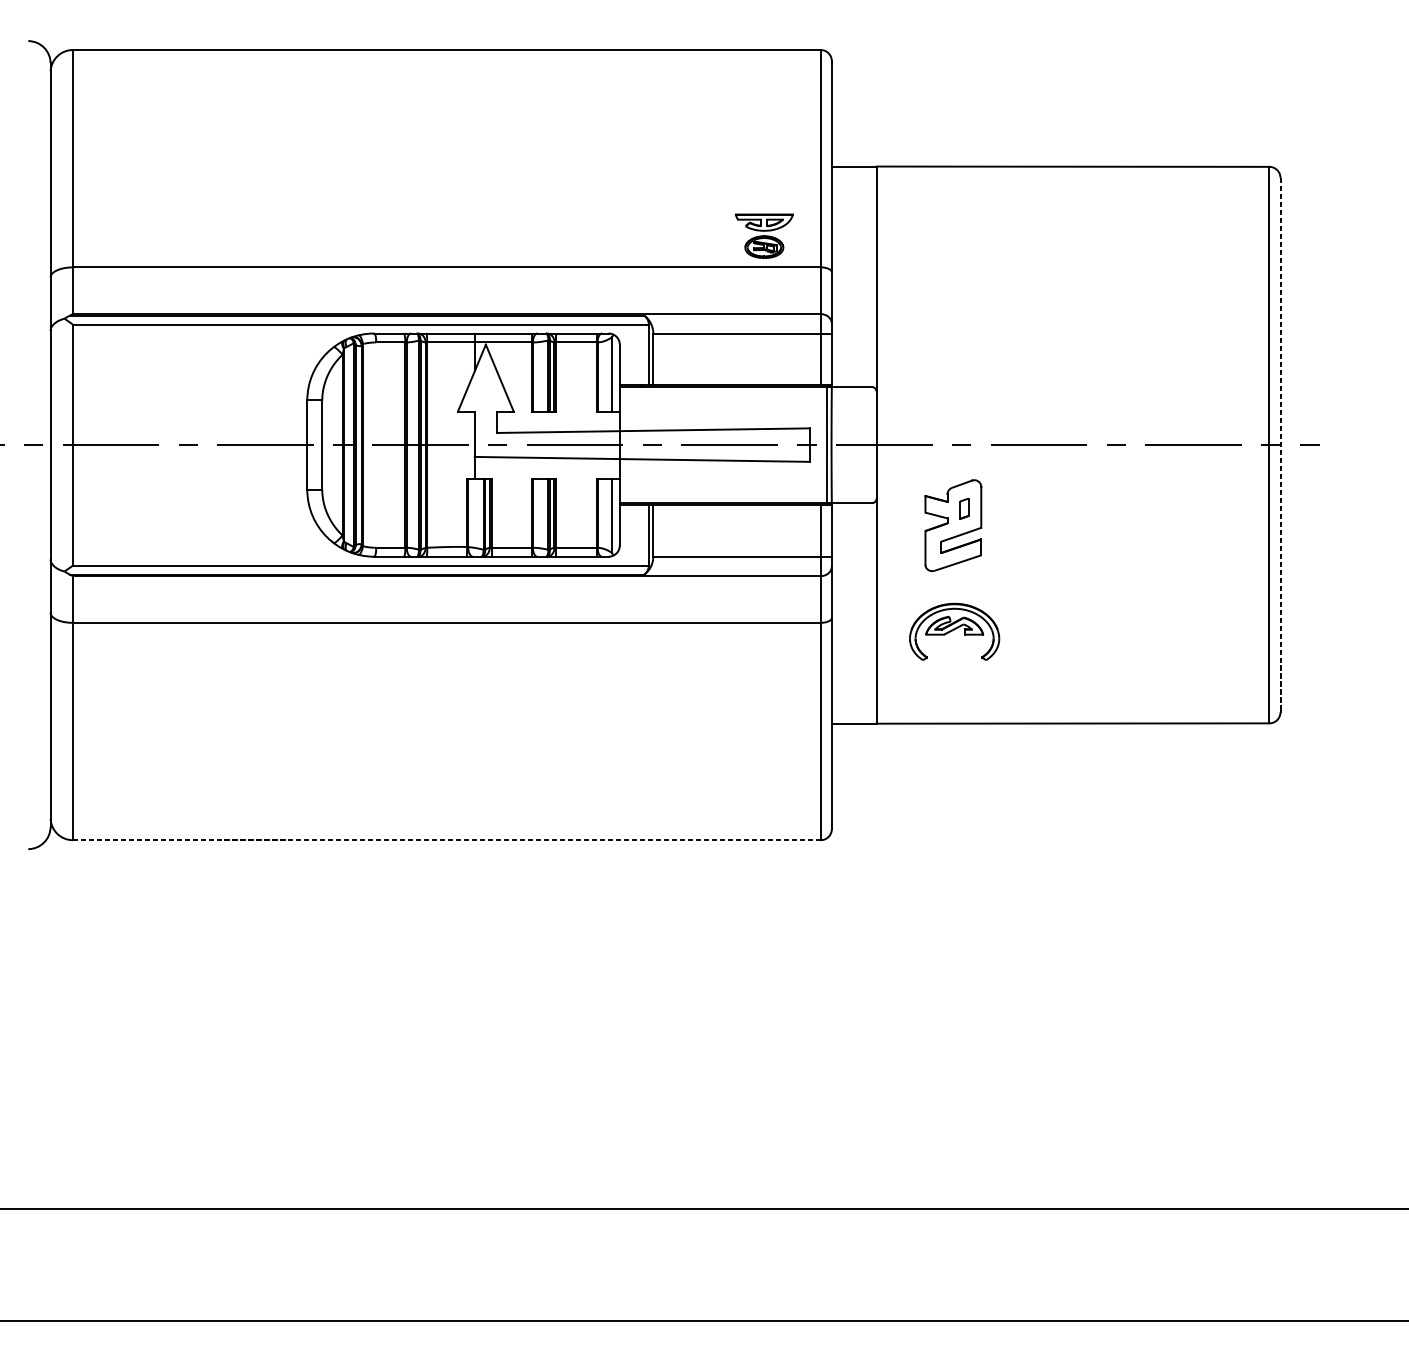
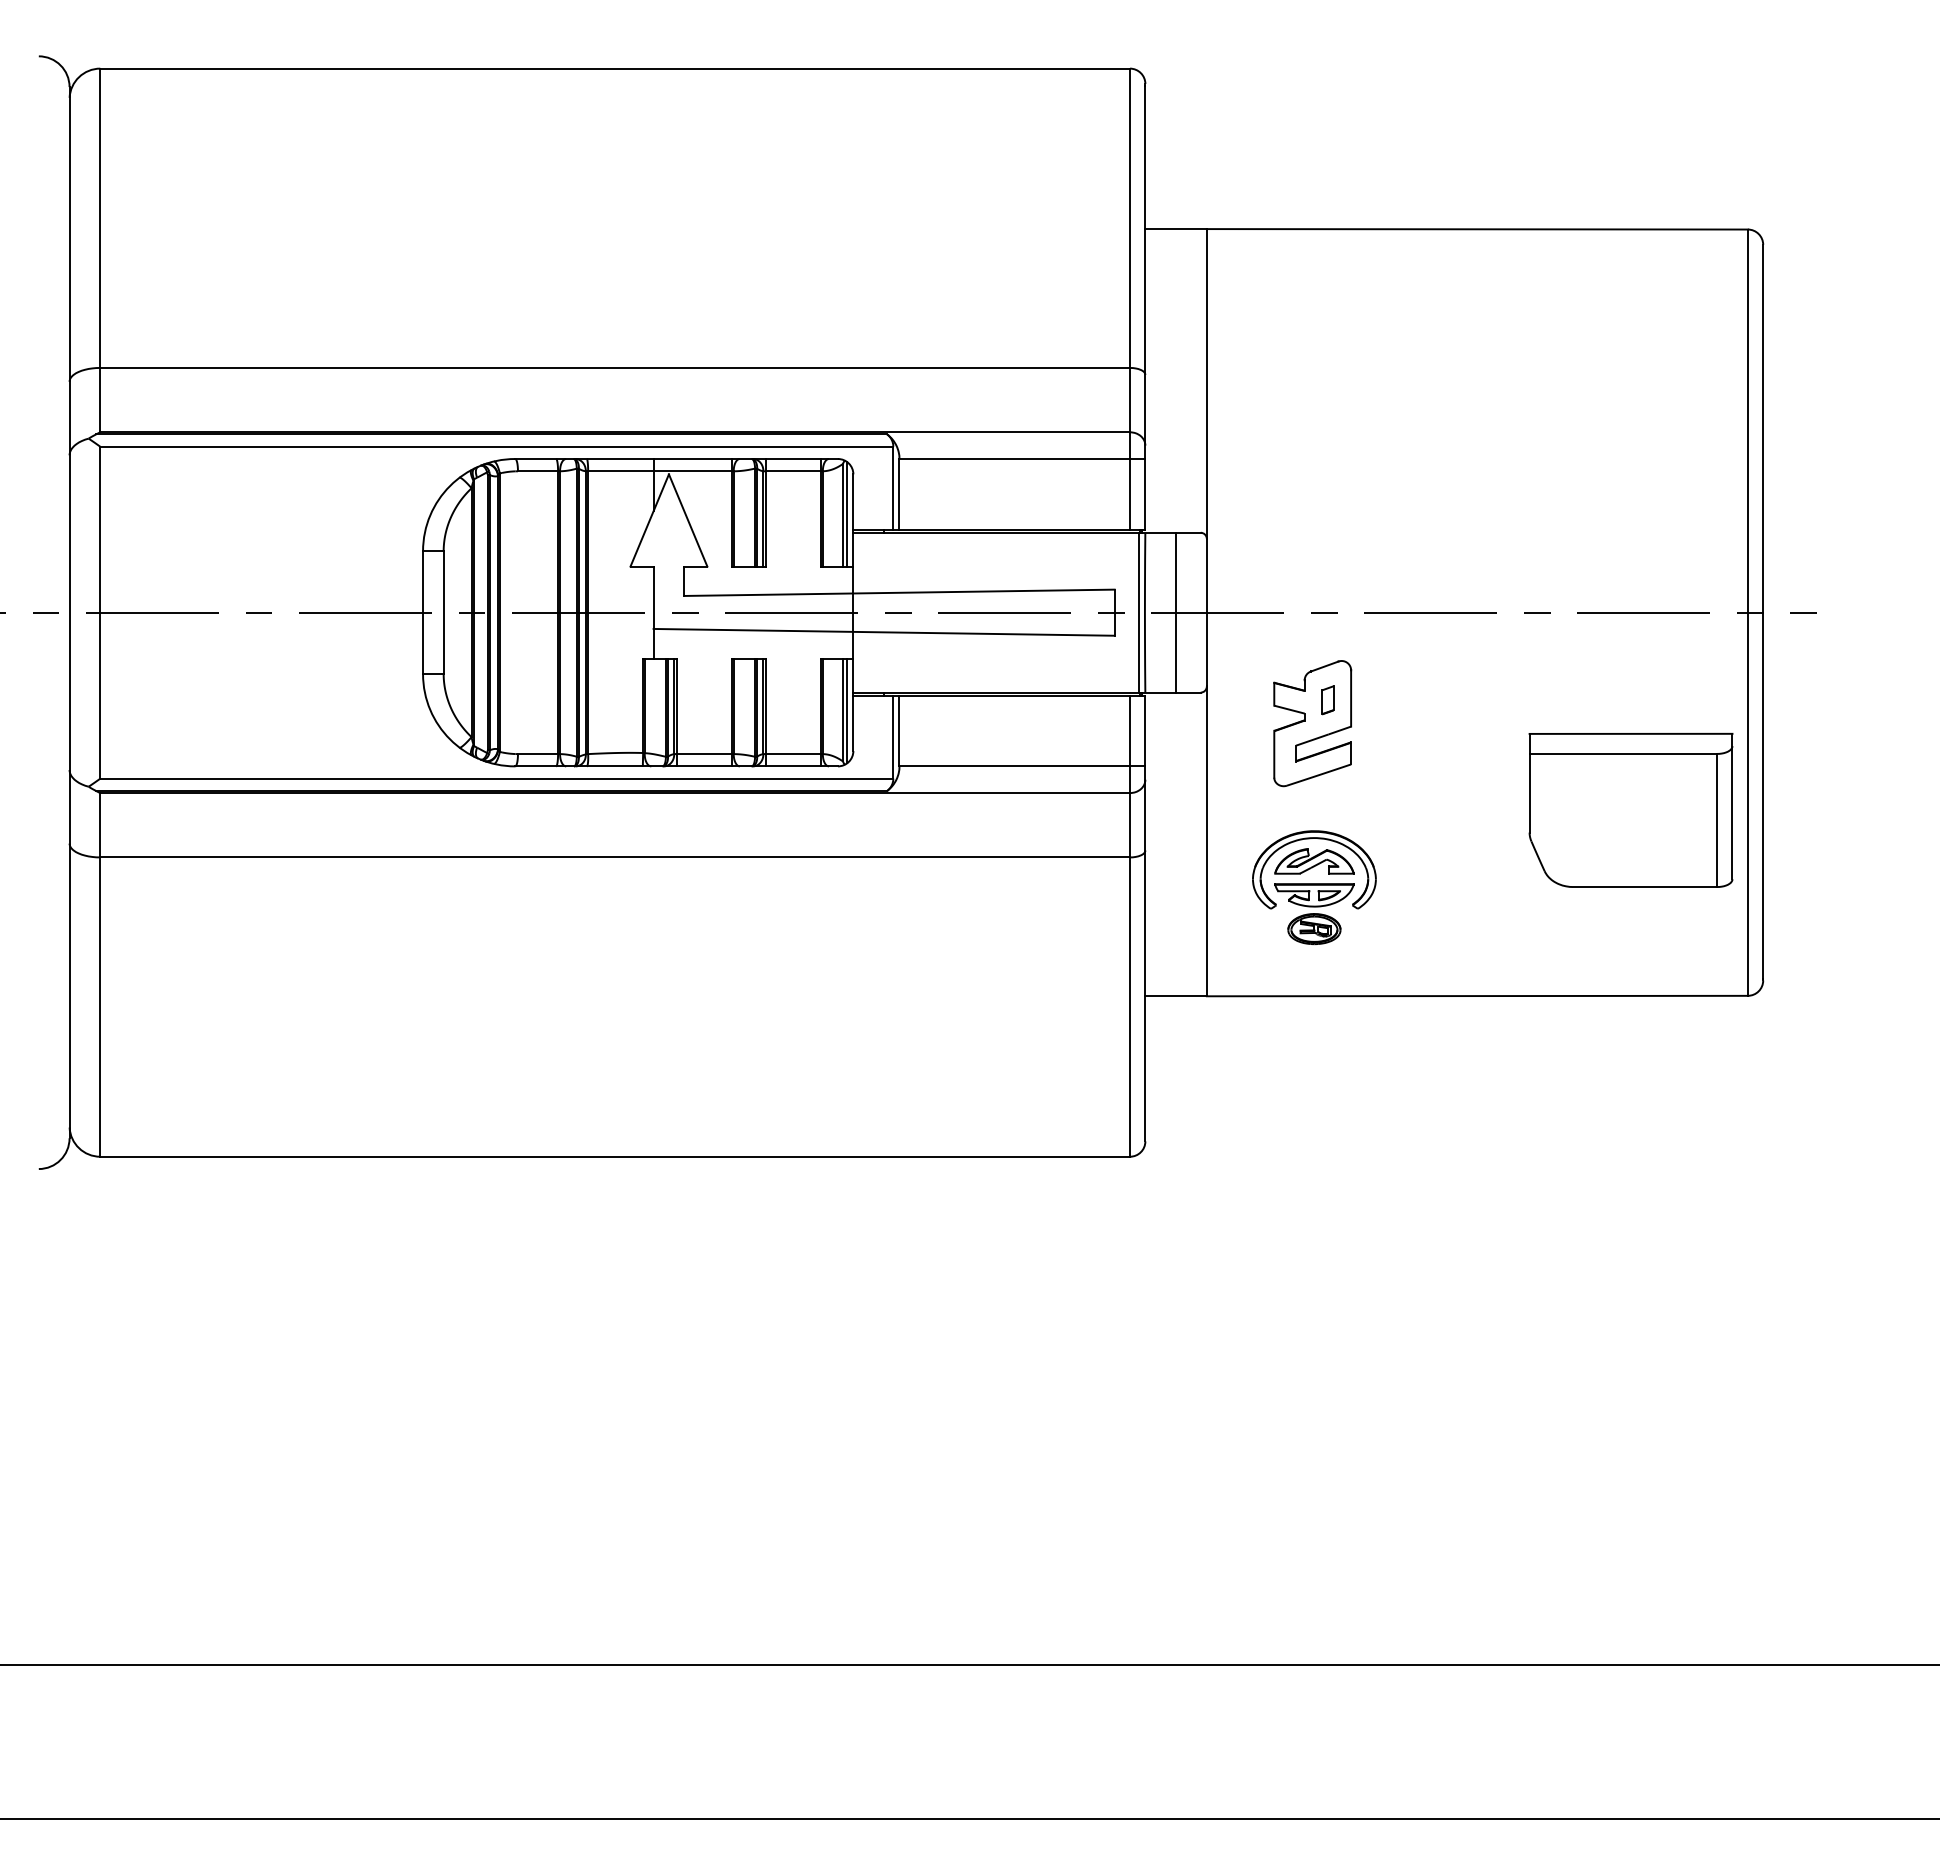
part: (764, 235) -> (1314, 913), moved
line: (615, 373) -> (847, 513), added
line: (854, 444) -> (1176, 612), added
line: (1280, 444) -> (1763, 612), dashed -> solid
line: (615, 516) -> (847, 710), added
part: (1184, 588) -> (1630, 809), added
line: (447, 840) -> (615, 1156), dashed -> solid

